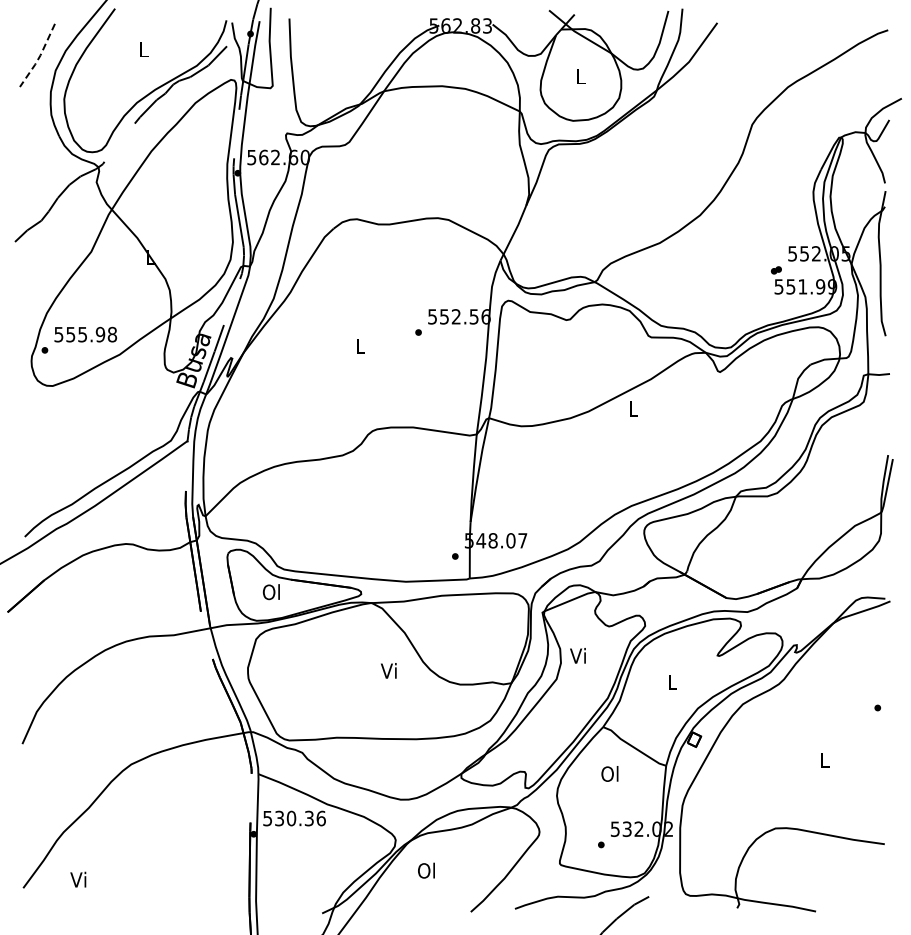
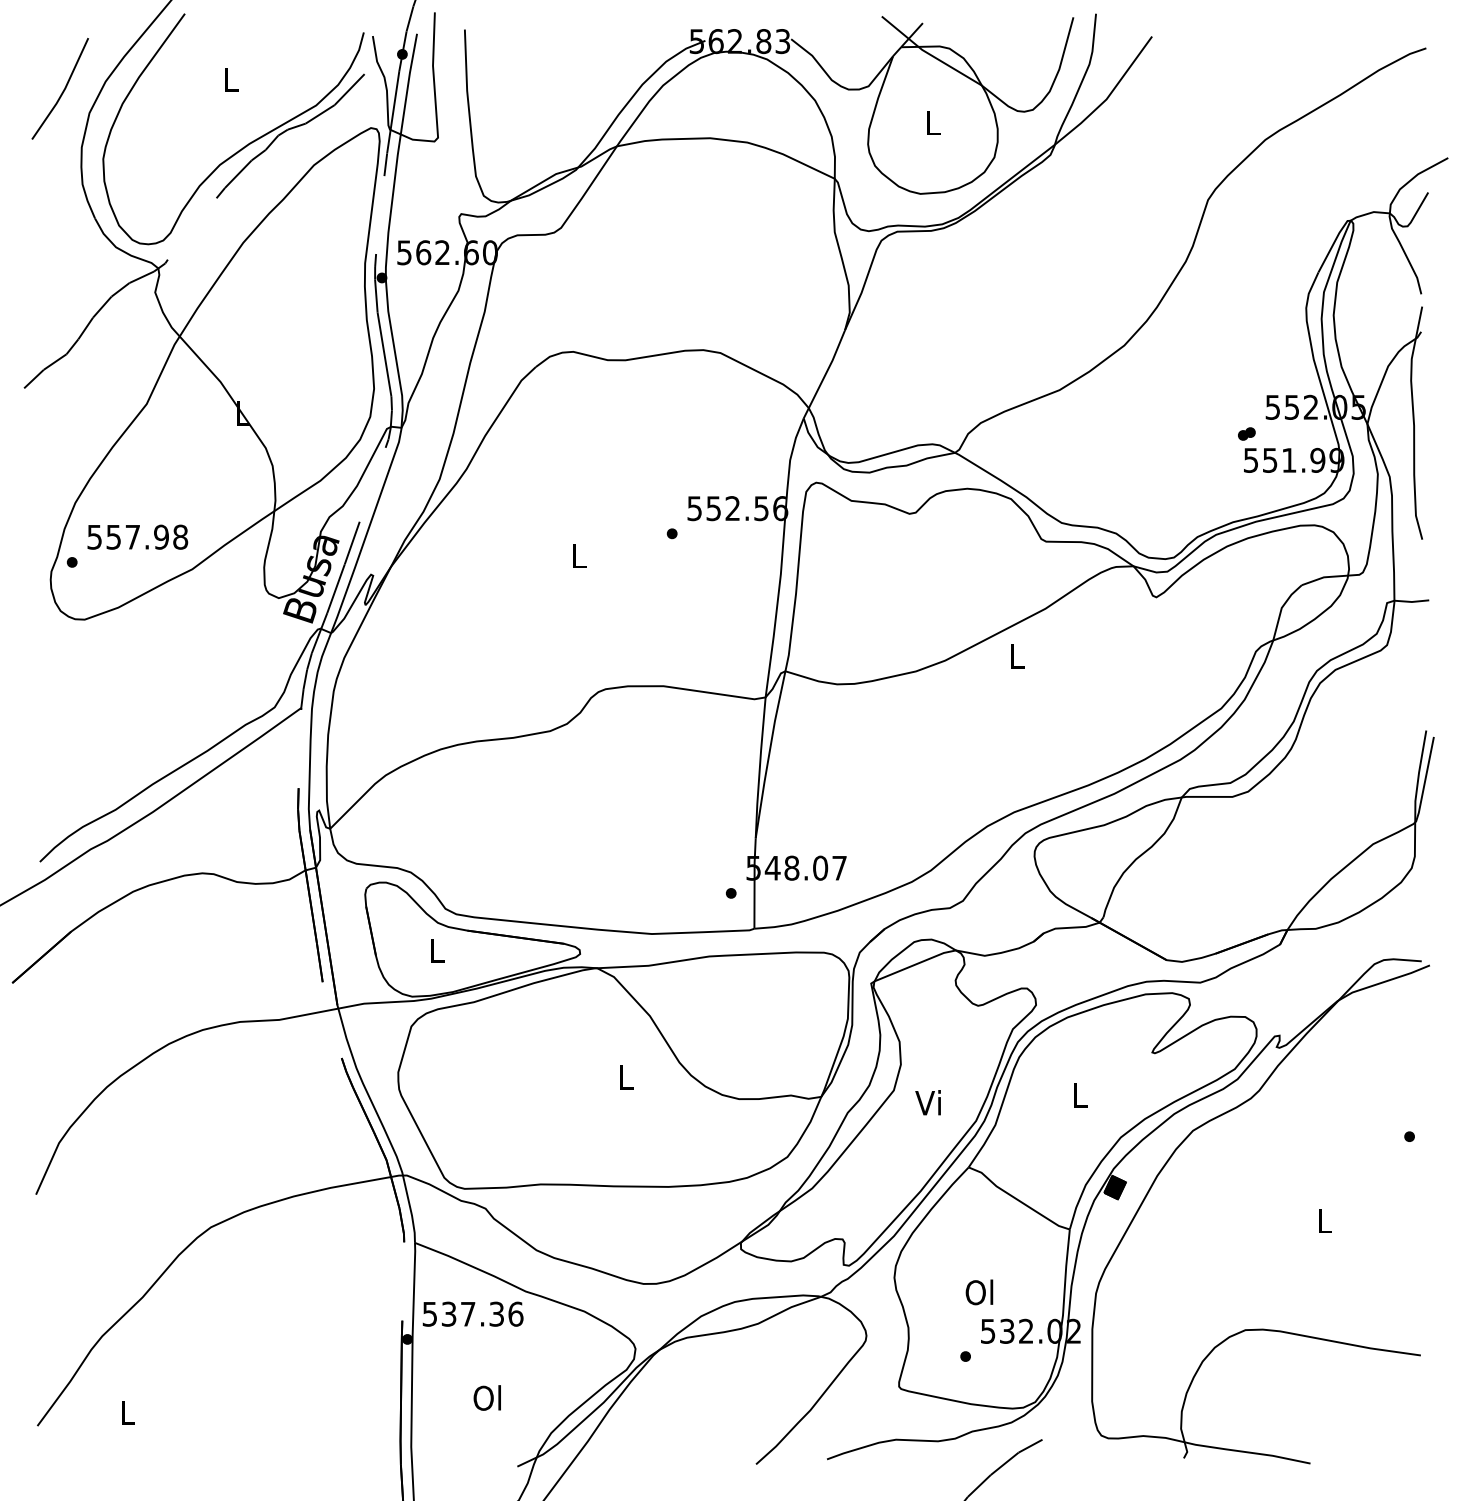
line: (39, 56) -> (63, 90), dashed -> solid
text: (82, 334) -> (132, 536), 555.98 -> 557.98
text: (270, 592) -> (434, 951), Ol -> L
text: (577, 655) -> (927, 1102), moved
text: (388, 670) -> (623, 1076), Vi -> L
fill: (694, 739) -> (1115, 1187), added
text: (609, 773) -> (978, 1291), moved
text: (291, 818) -> (468, 1314), 530.36 -> 537.36
text: (426, 870) -> (487, 1397), moved
text: (78, 879) -> (126, 1412), Vi -> L

